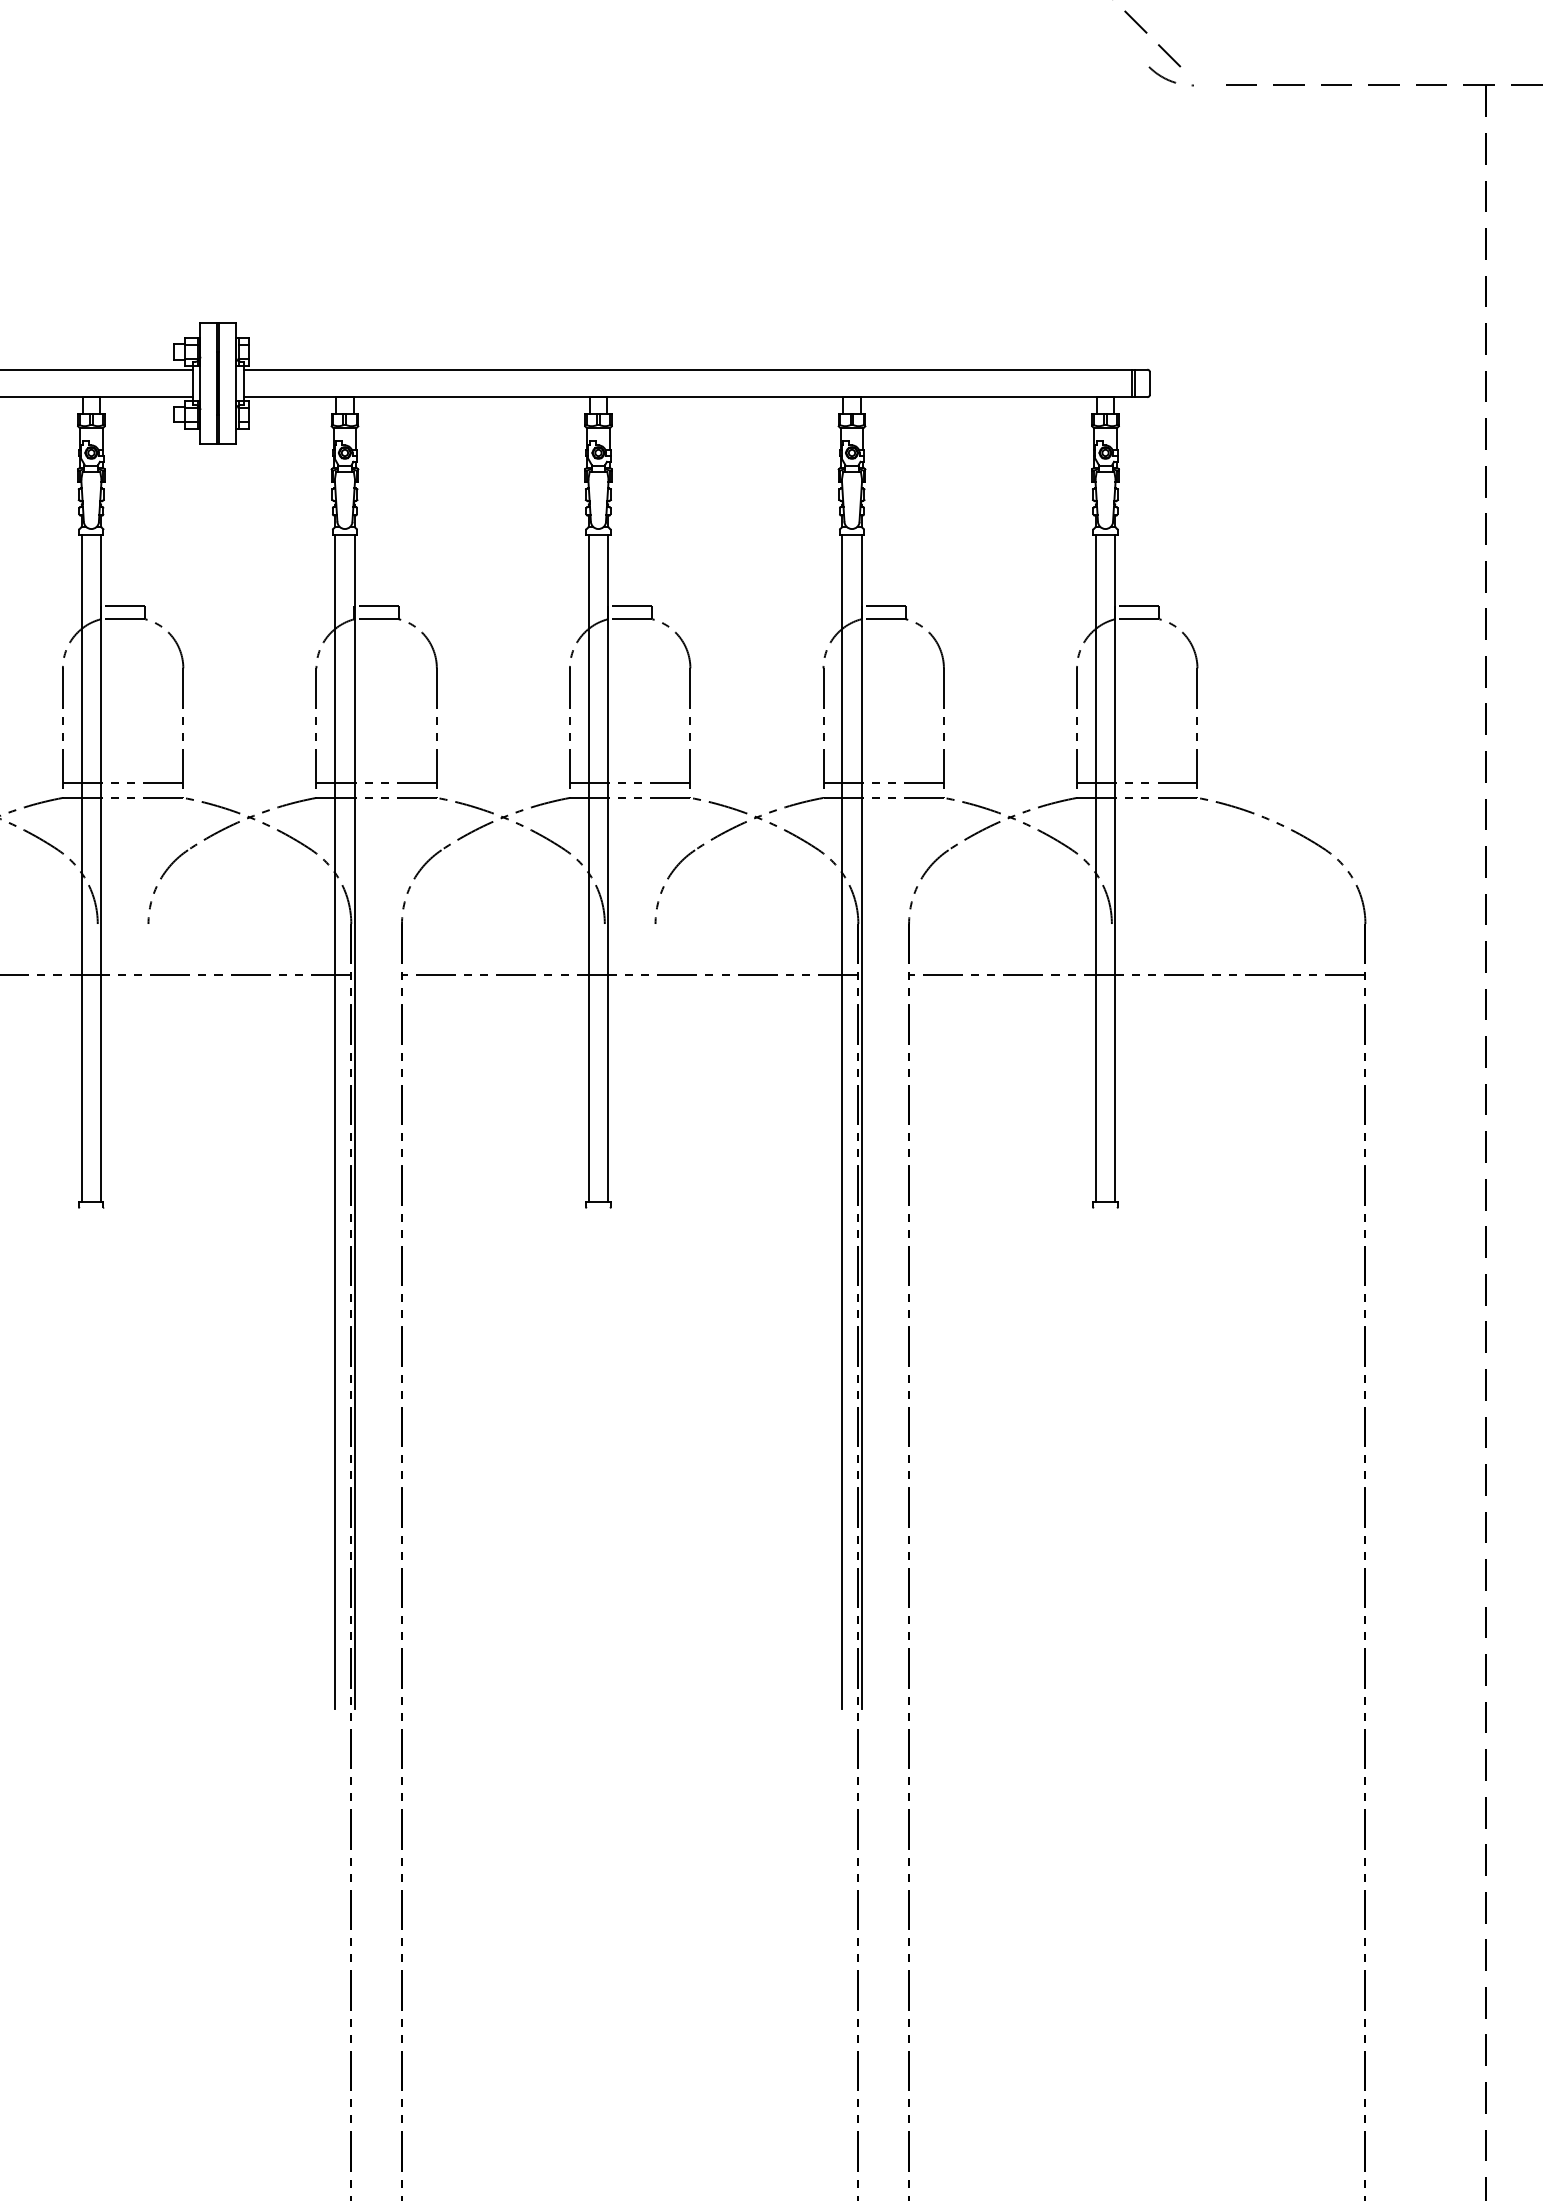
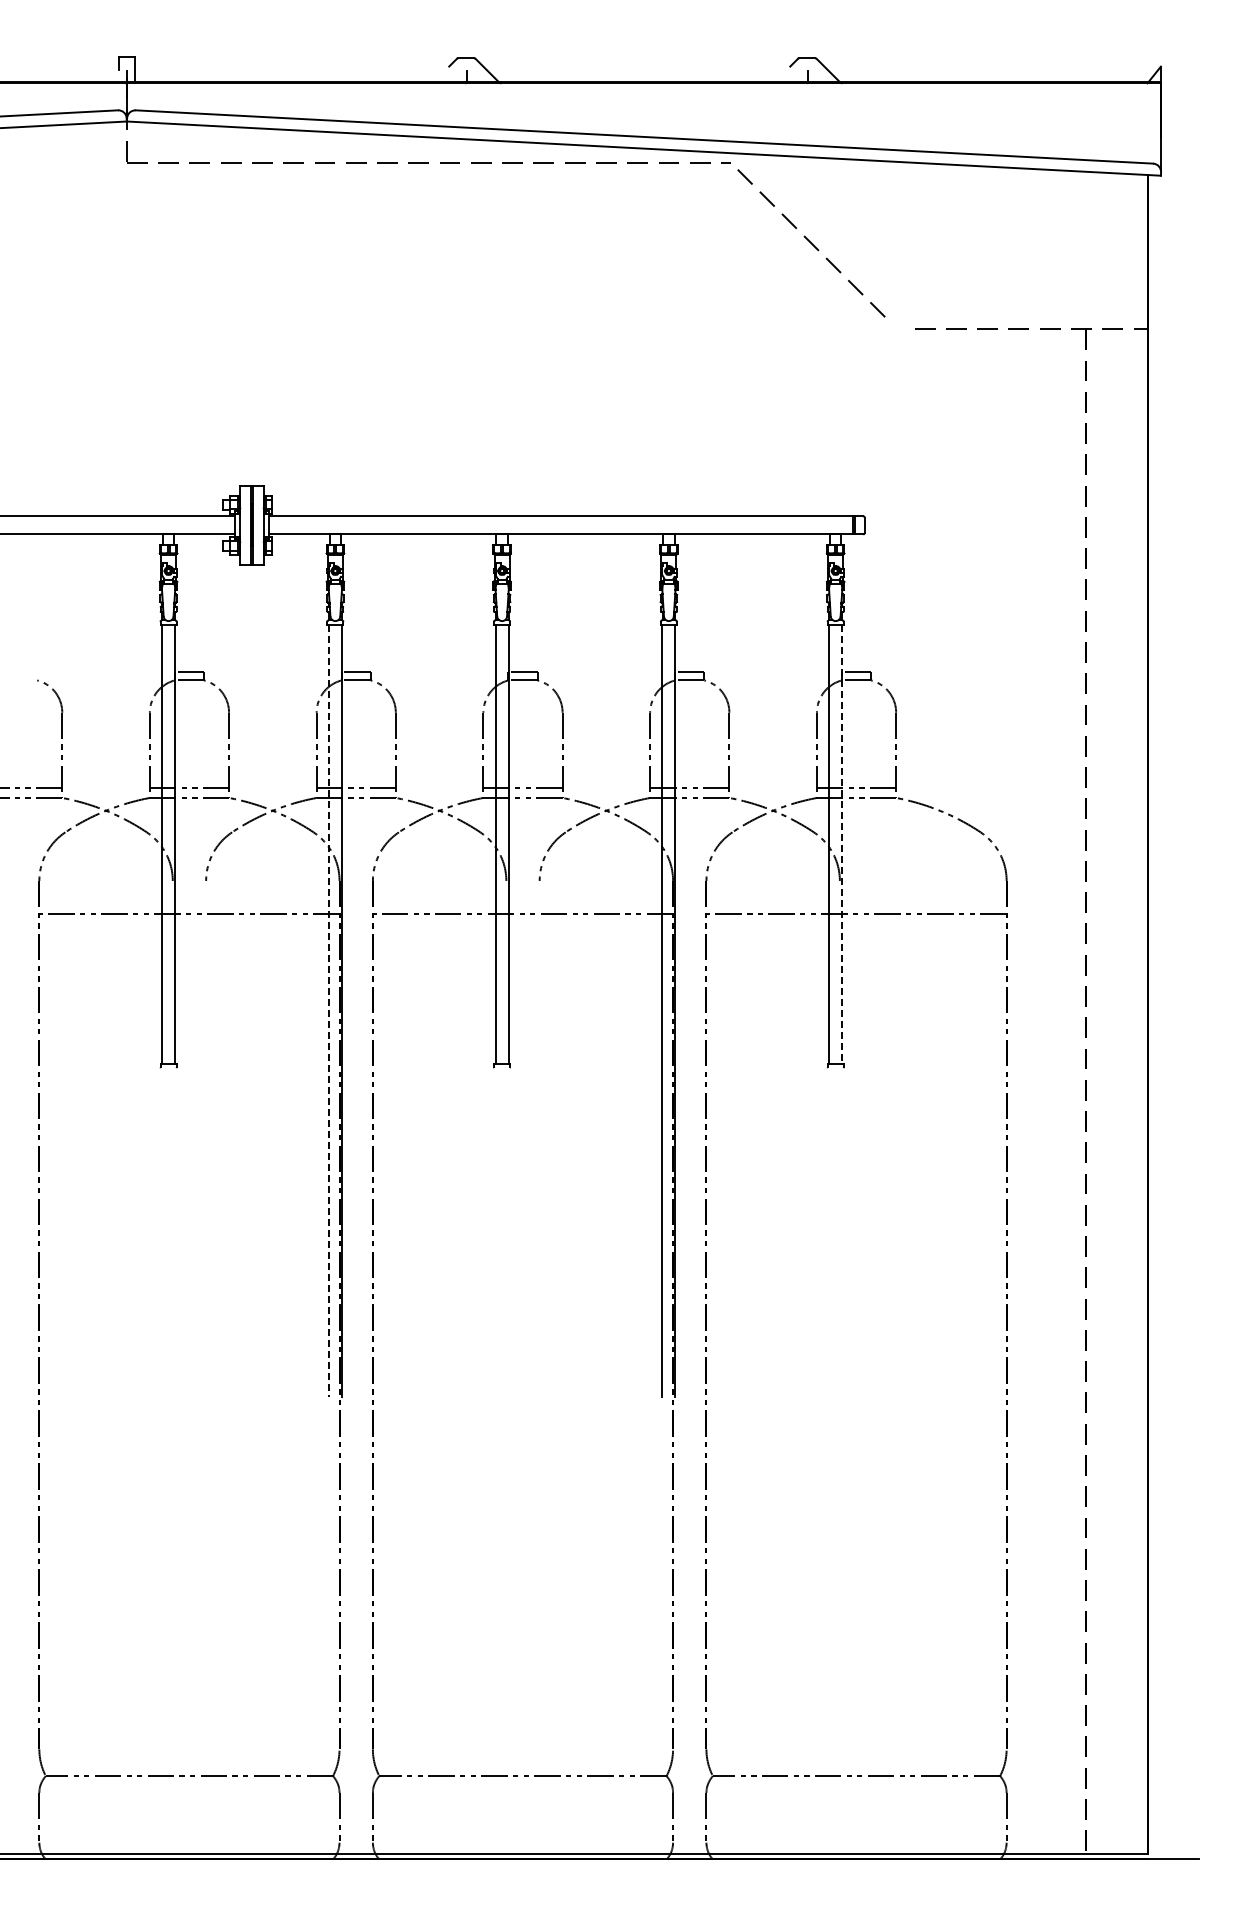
arc: (1170, 79) -> (878, 325), removed
line: (1115, 870) -> (842, 845), solid -> dashed
line: (334, 1122) -> (328, 1011), solid -> dashed

